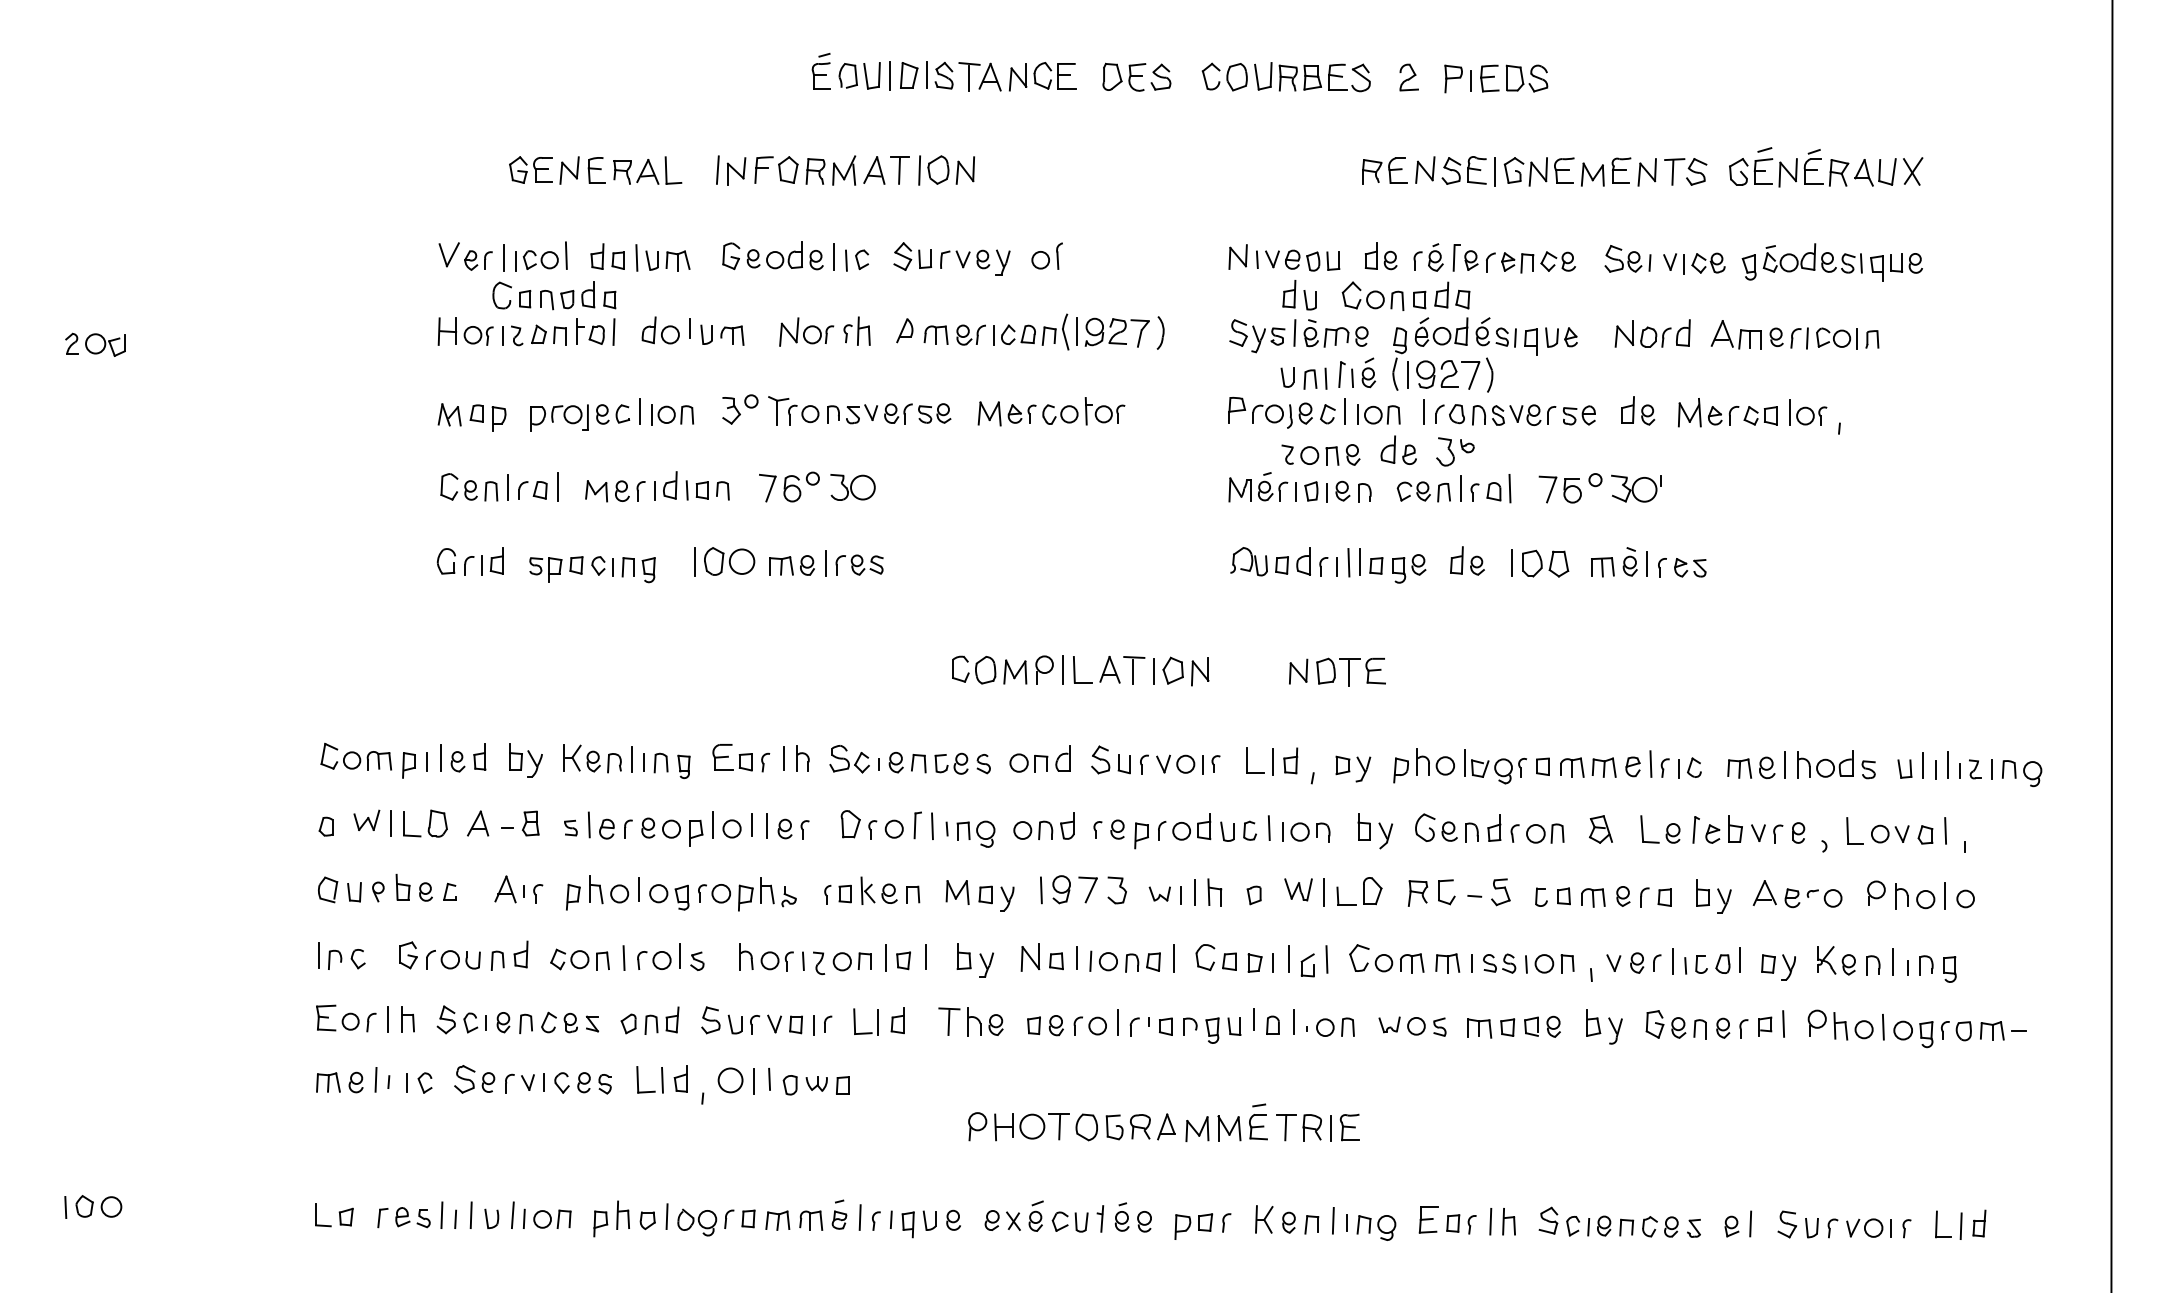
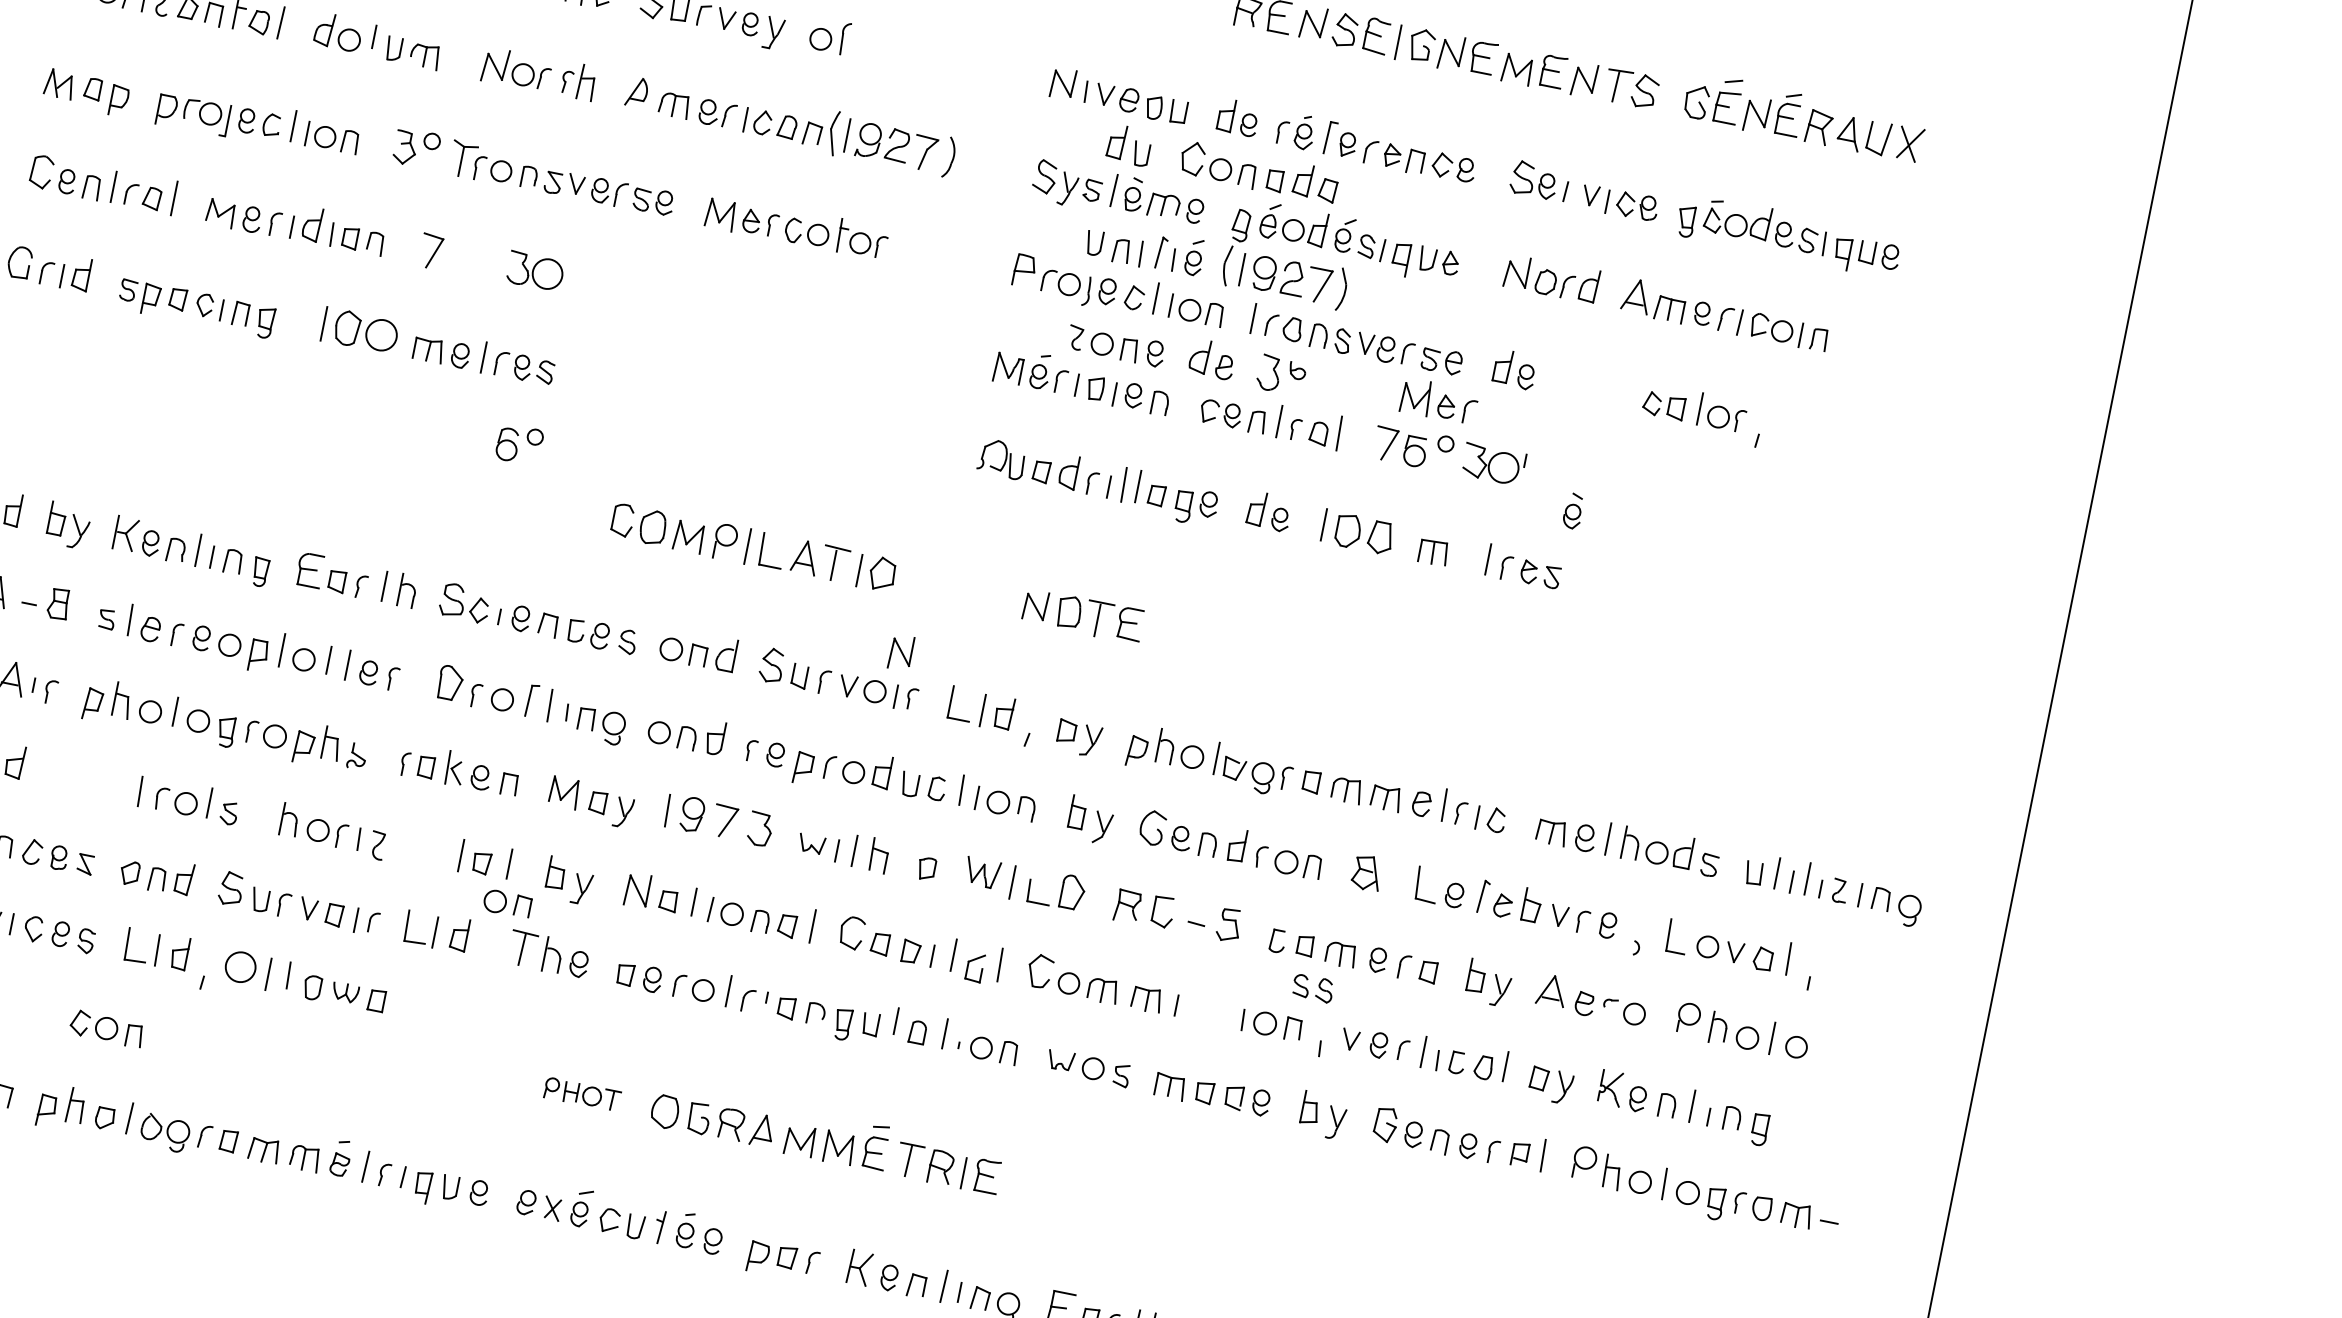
part: (1708, 412) -> (1439, 401), moved
part: (801, 486) -> (519, 443), moved
part: (1629, 561) -> (1572, 510), moved
part: (1200, 671) -> (901, 652), moved
part: (579, 959) -> (106, 1028), moved
part: (851, 961) -> (506, 903), moved
part: (1499, 963) -> (1313, 988), moved
part: (1018, 1126) -> (581, 1094), size x0.6

